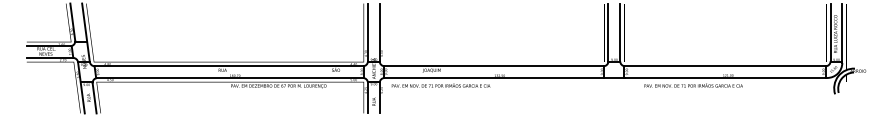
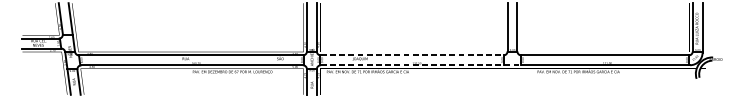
line: (494, 66) -> (412, 55), solid -> dashed
line: (505, 77) -> (421, 64), solid -> dashed

